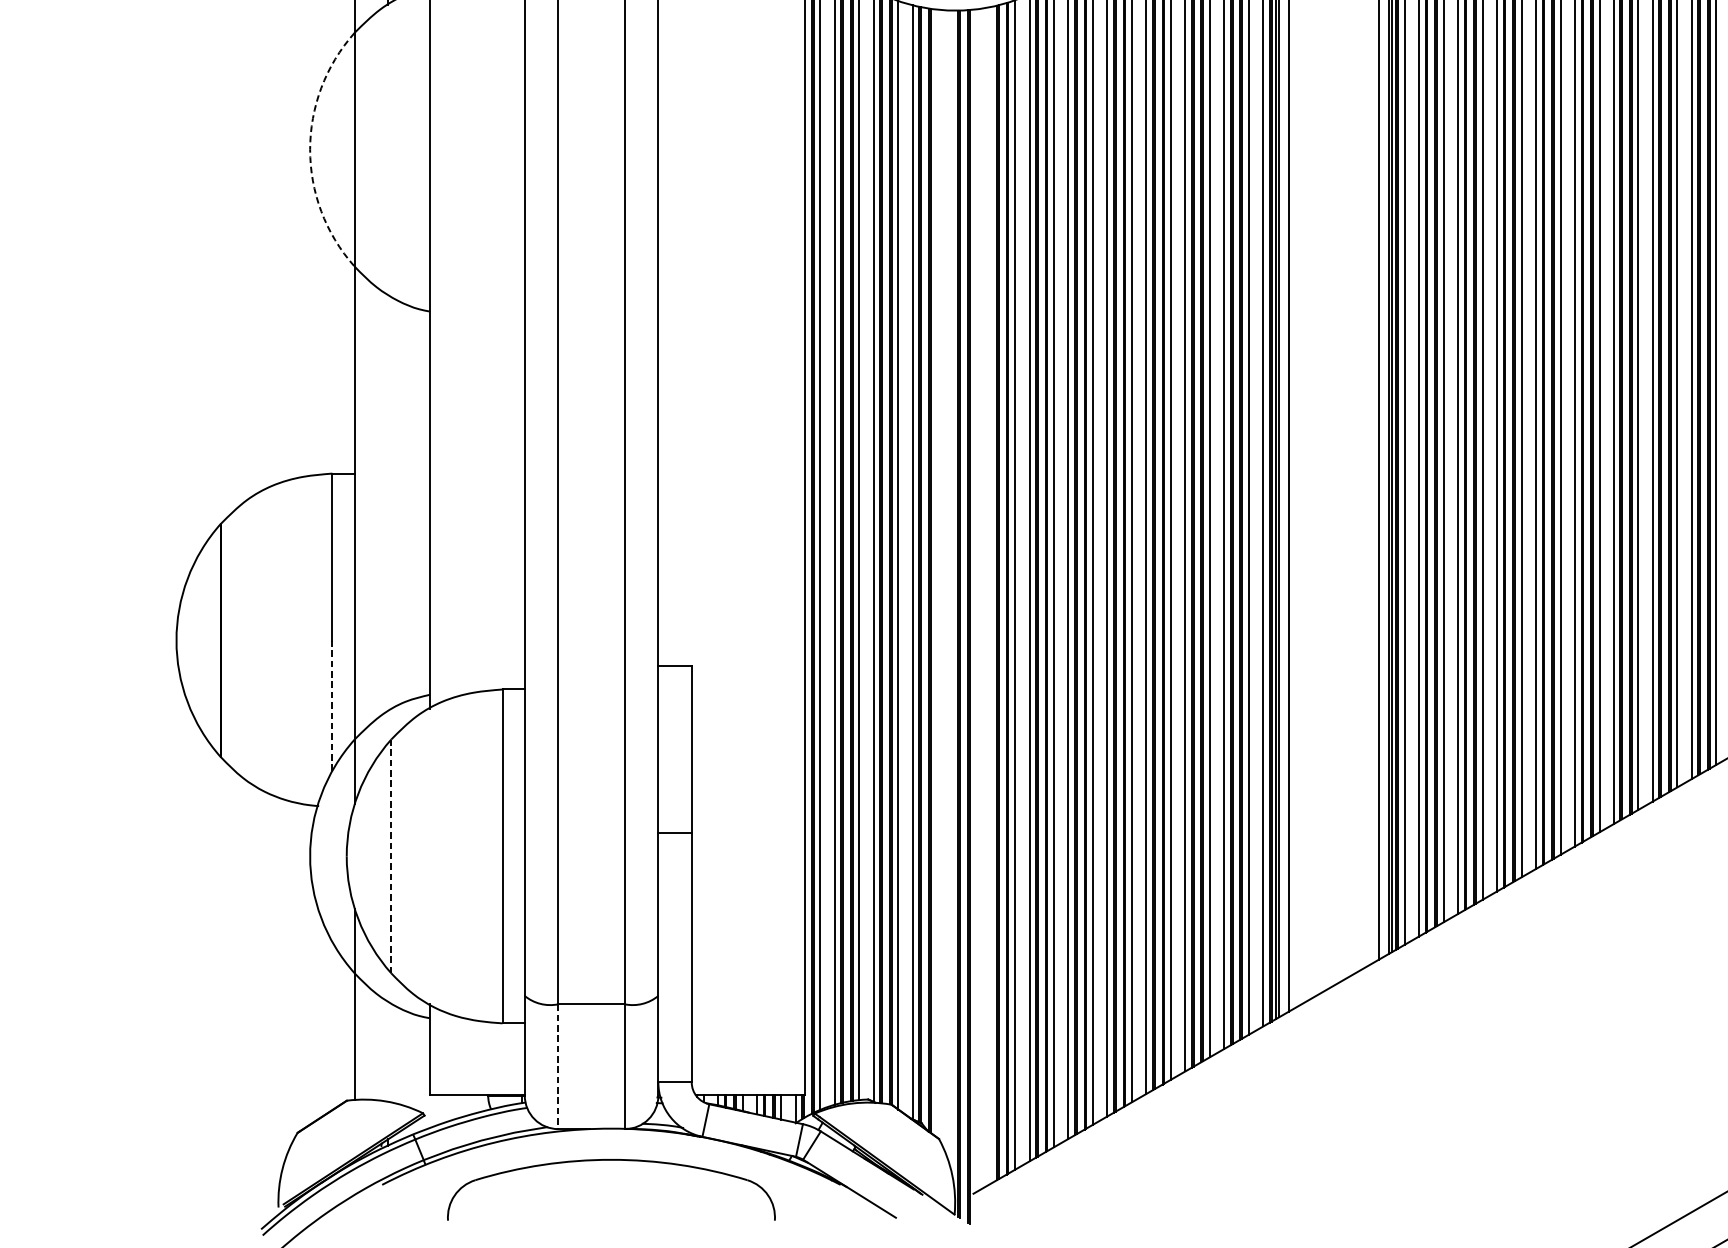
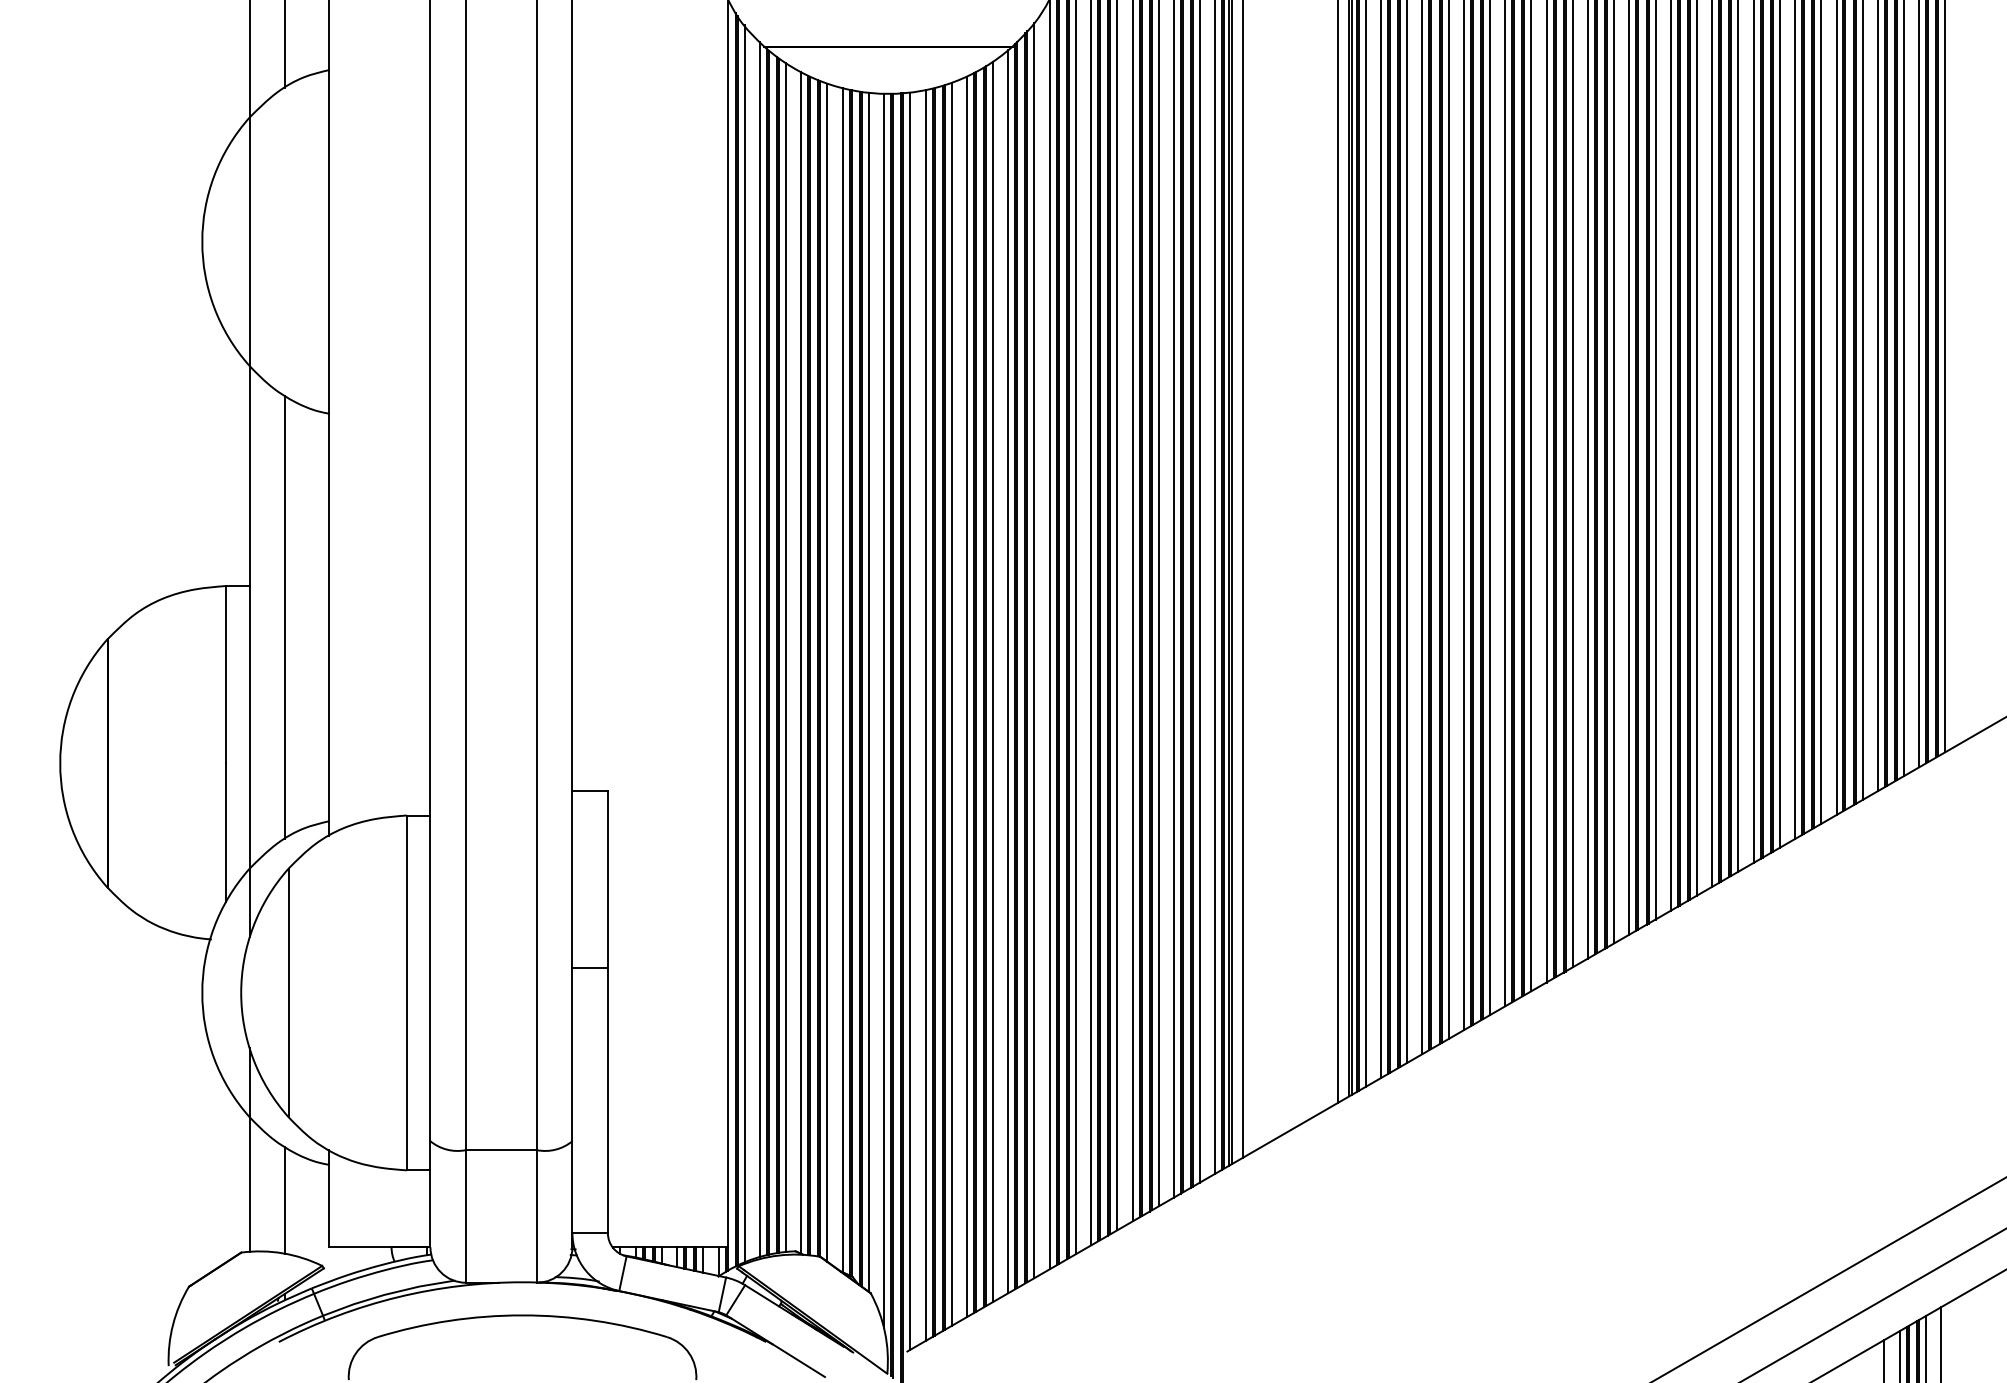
arc: (310, 149) -> (202, 241), dashed -> solid
line: (388, 503) -> (285, 617), added
line: (936, 572) -> (868, 691), added
line: (951, 590) -> (884, 710), added
line: (990, 595) -> (925, 715), added
line: (976, 600) -> (910, 720), added
line: (331, 705) -> (225, 832), dashed -> solid
line: (391, 856) -> (288, 992), dashed -> solid
line: (388, 1050) -> (285, 1199), added
line: (557, 1066) -> (465, 1216), dashed -> solid

